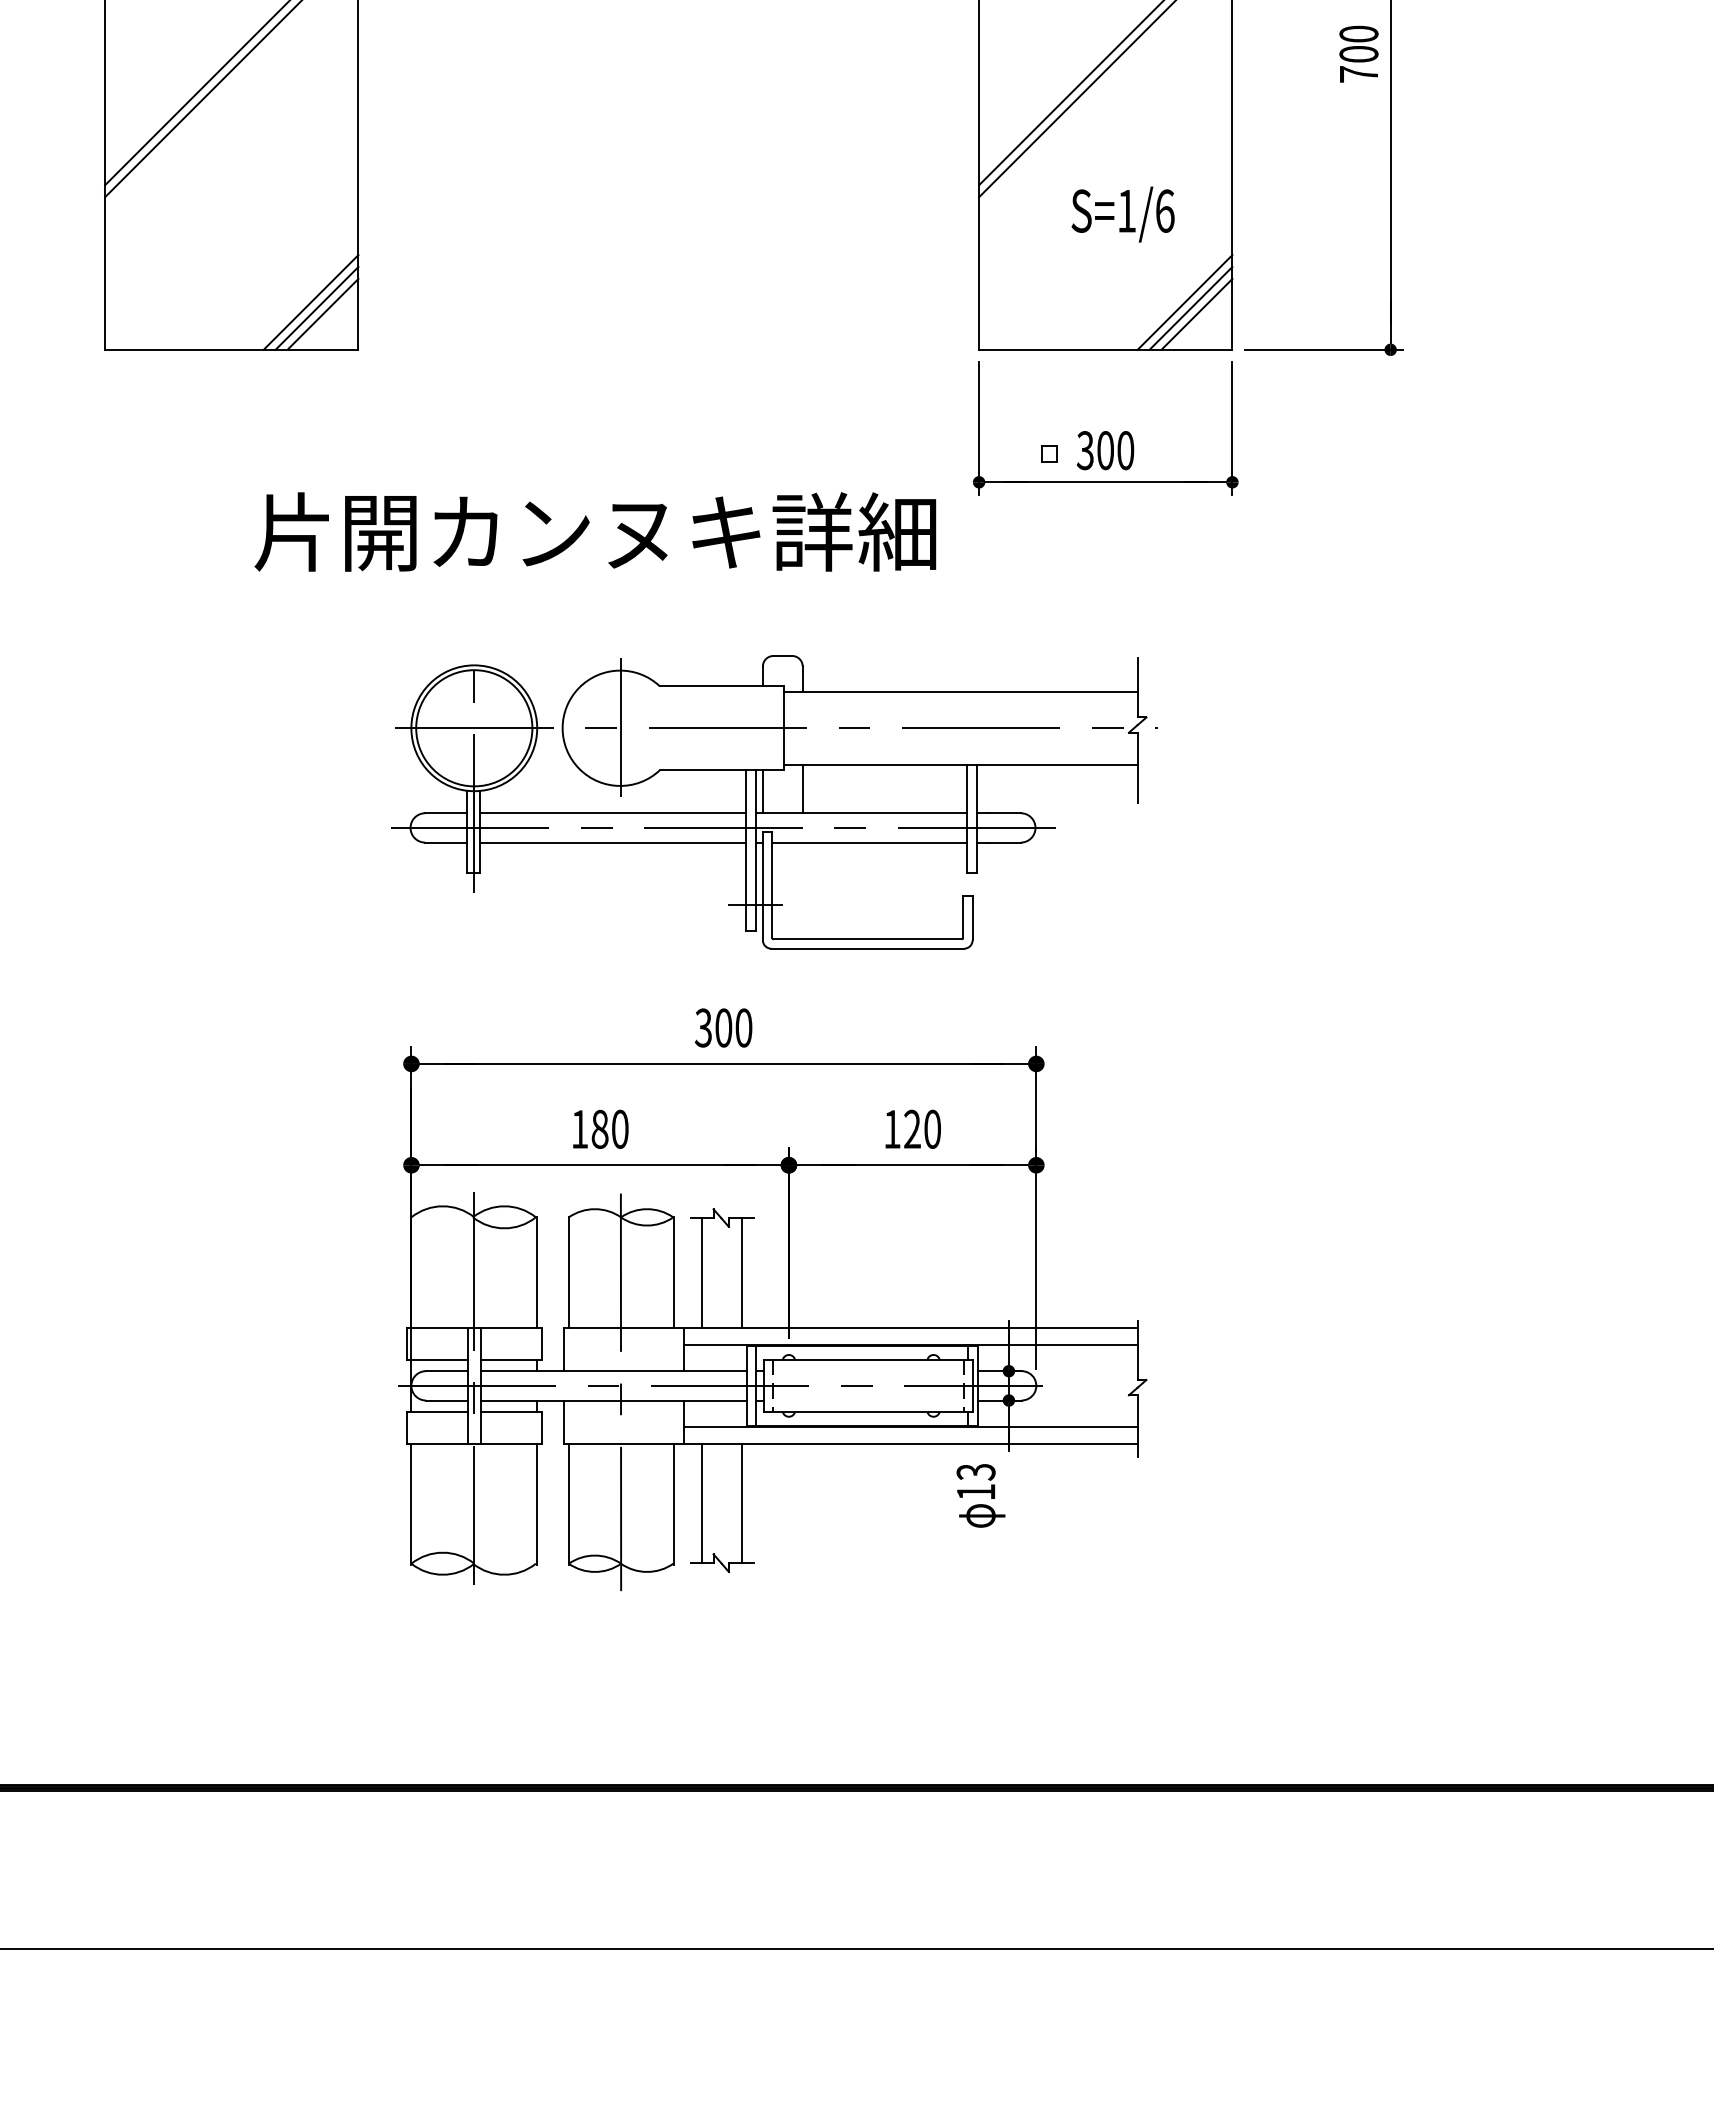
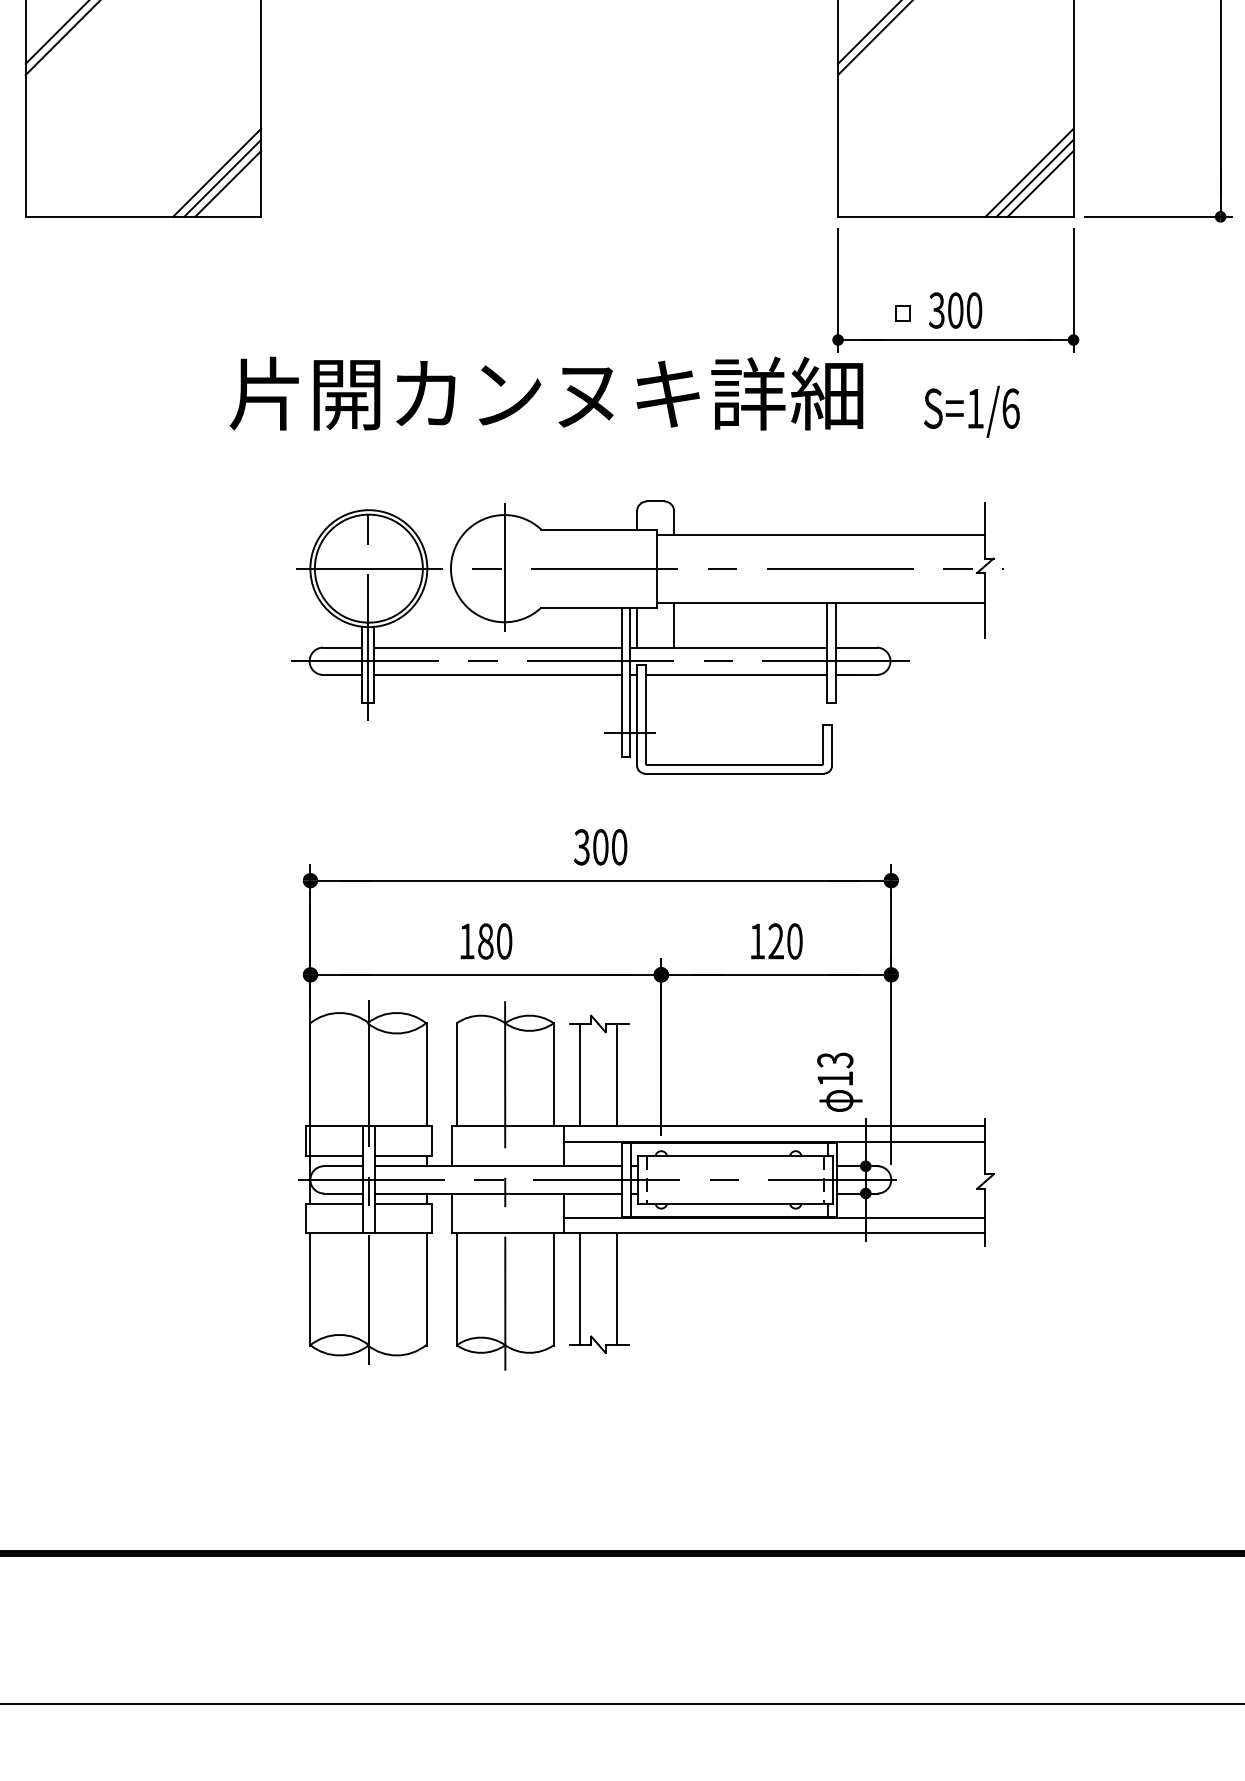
text: (1122, 214) -> (971, 411), moved
text: (595, 531) -> (546, 393), moved
text: (980, 1495) -> (839, 1081), moved

